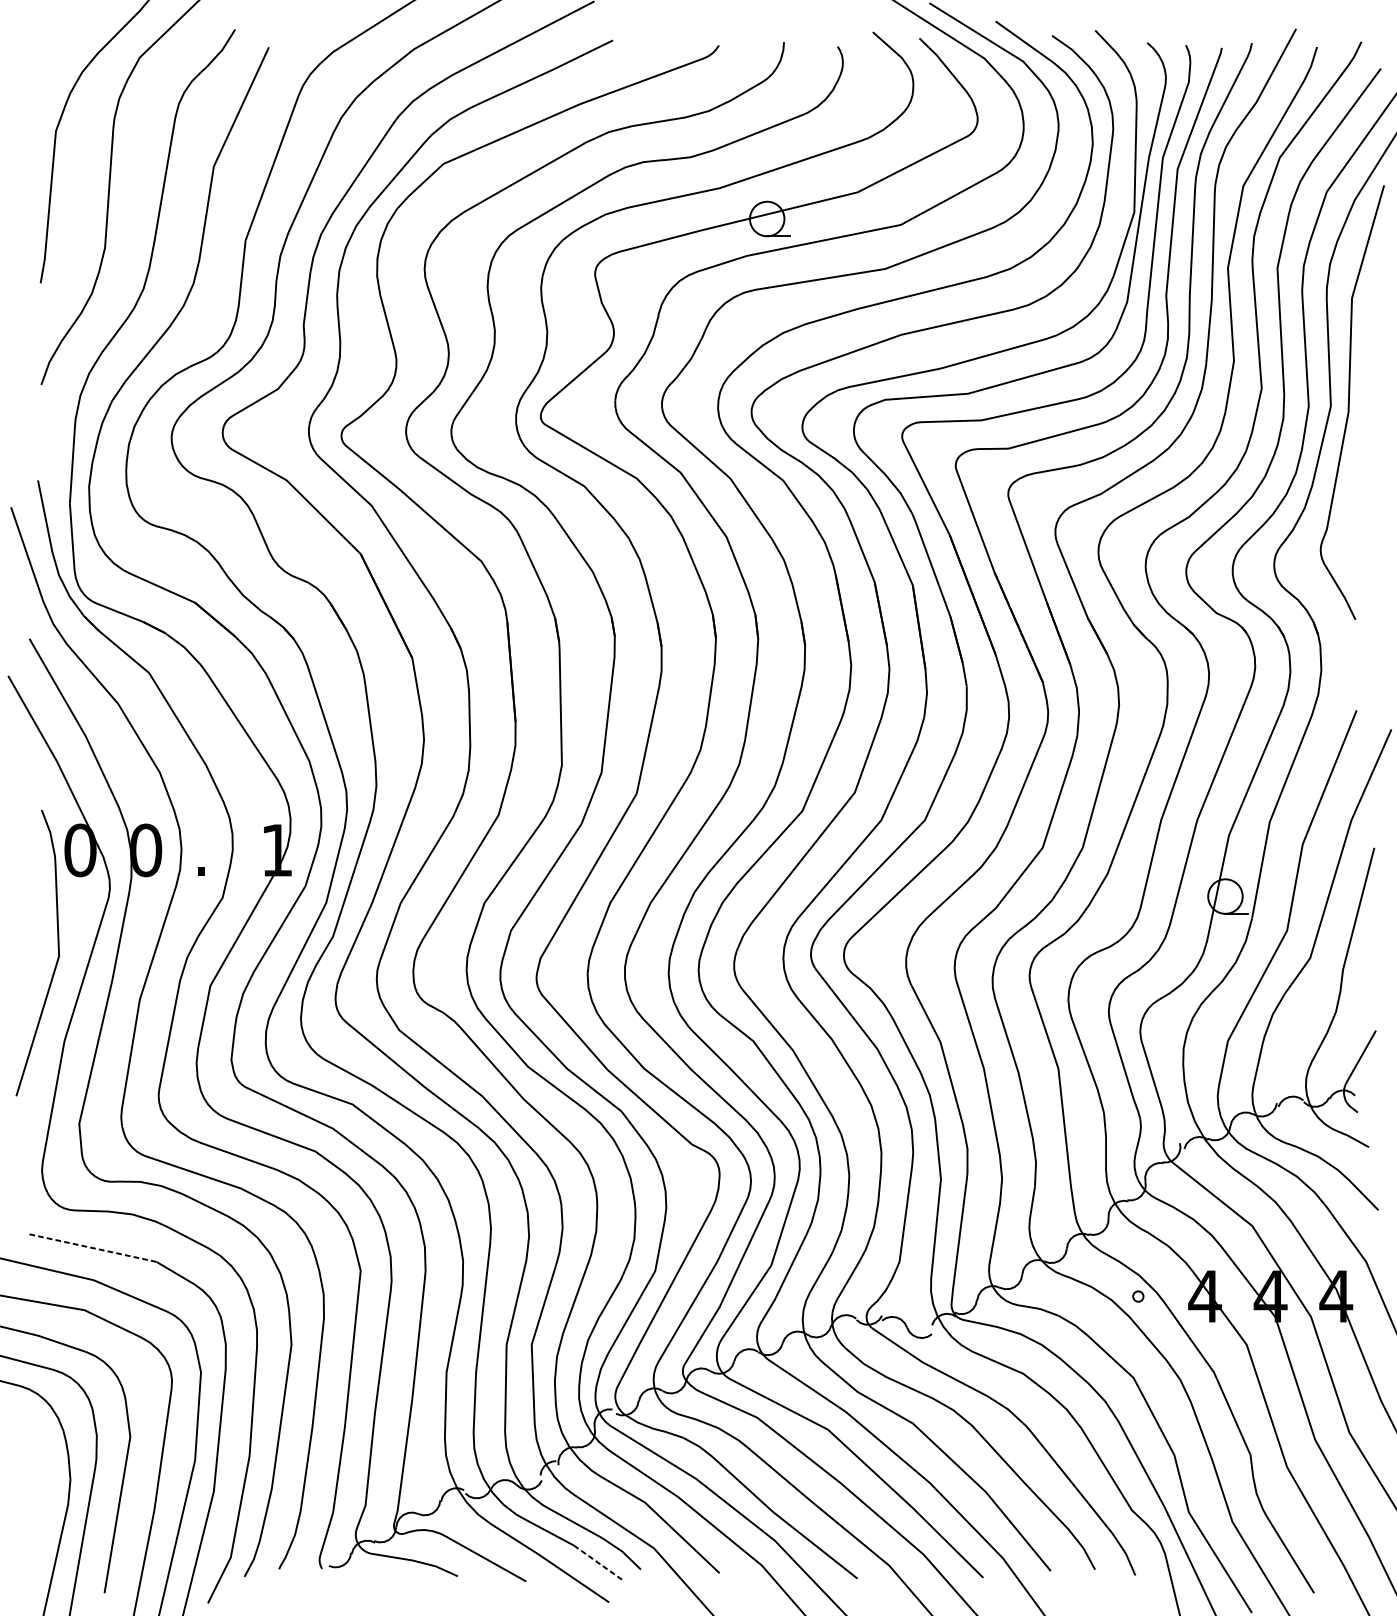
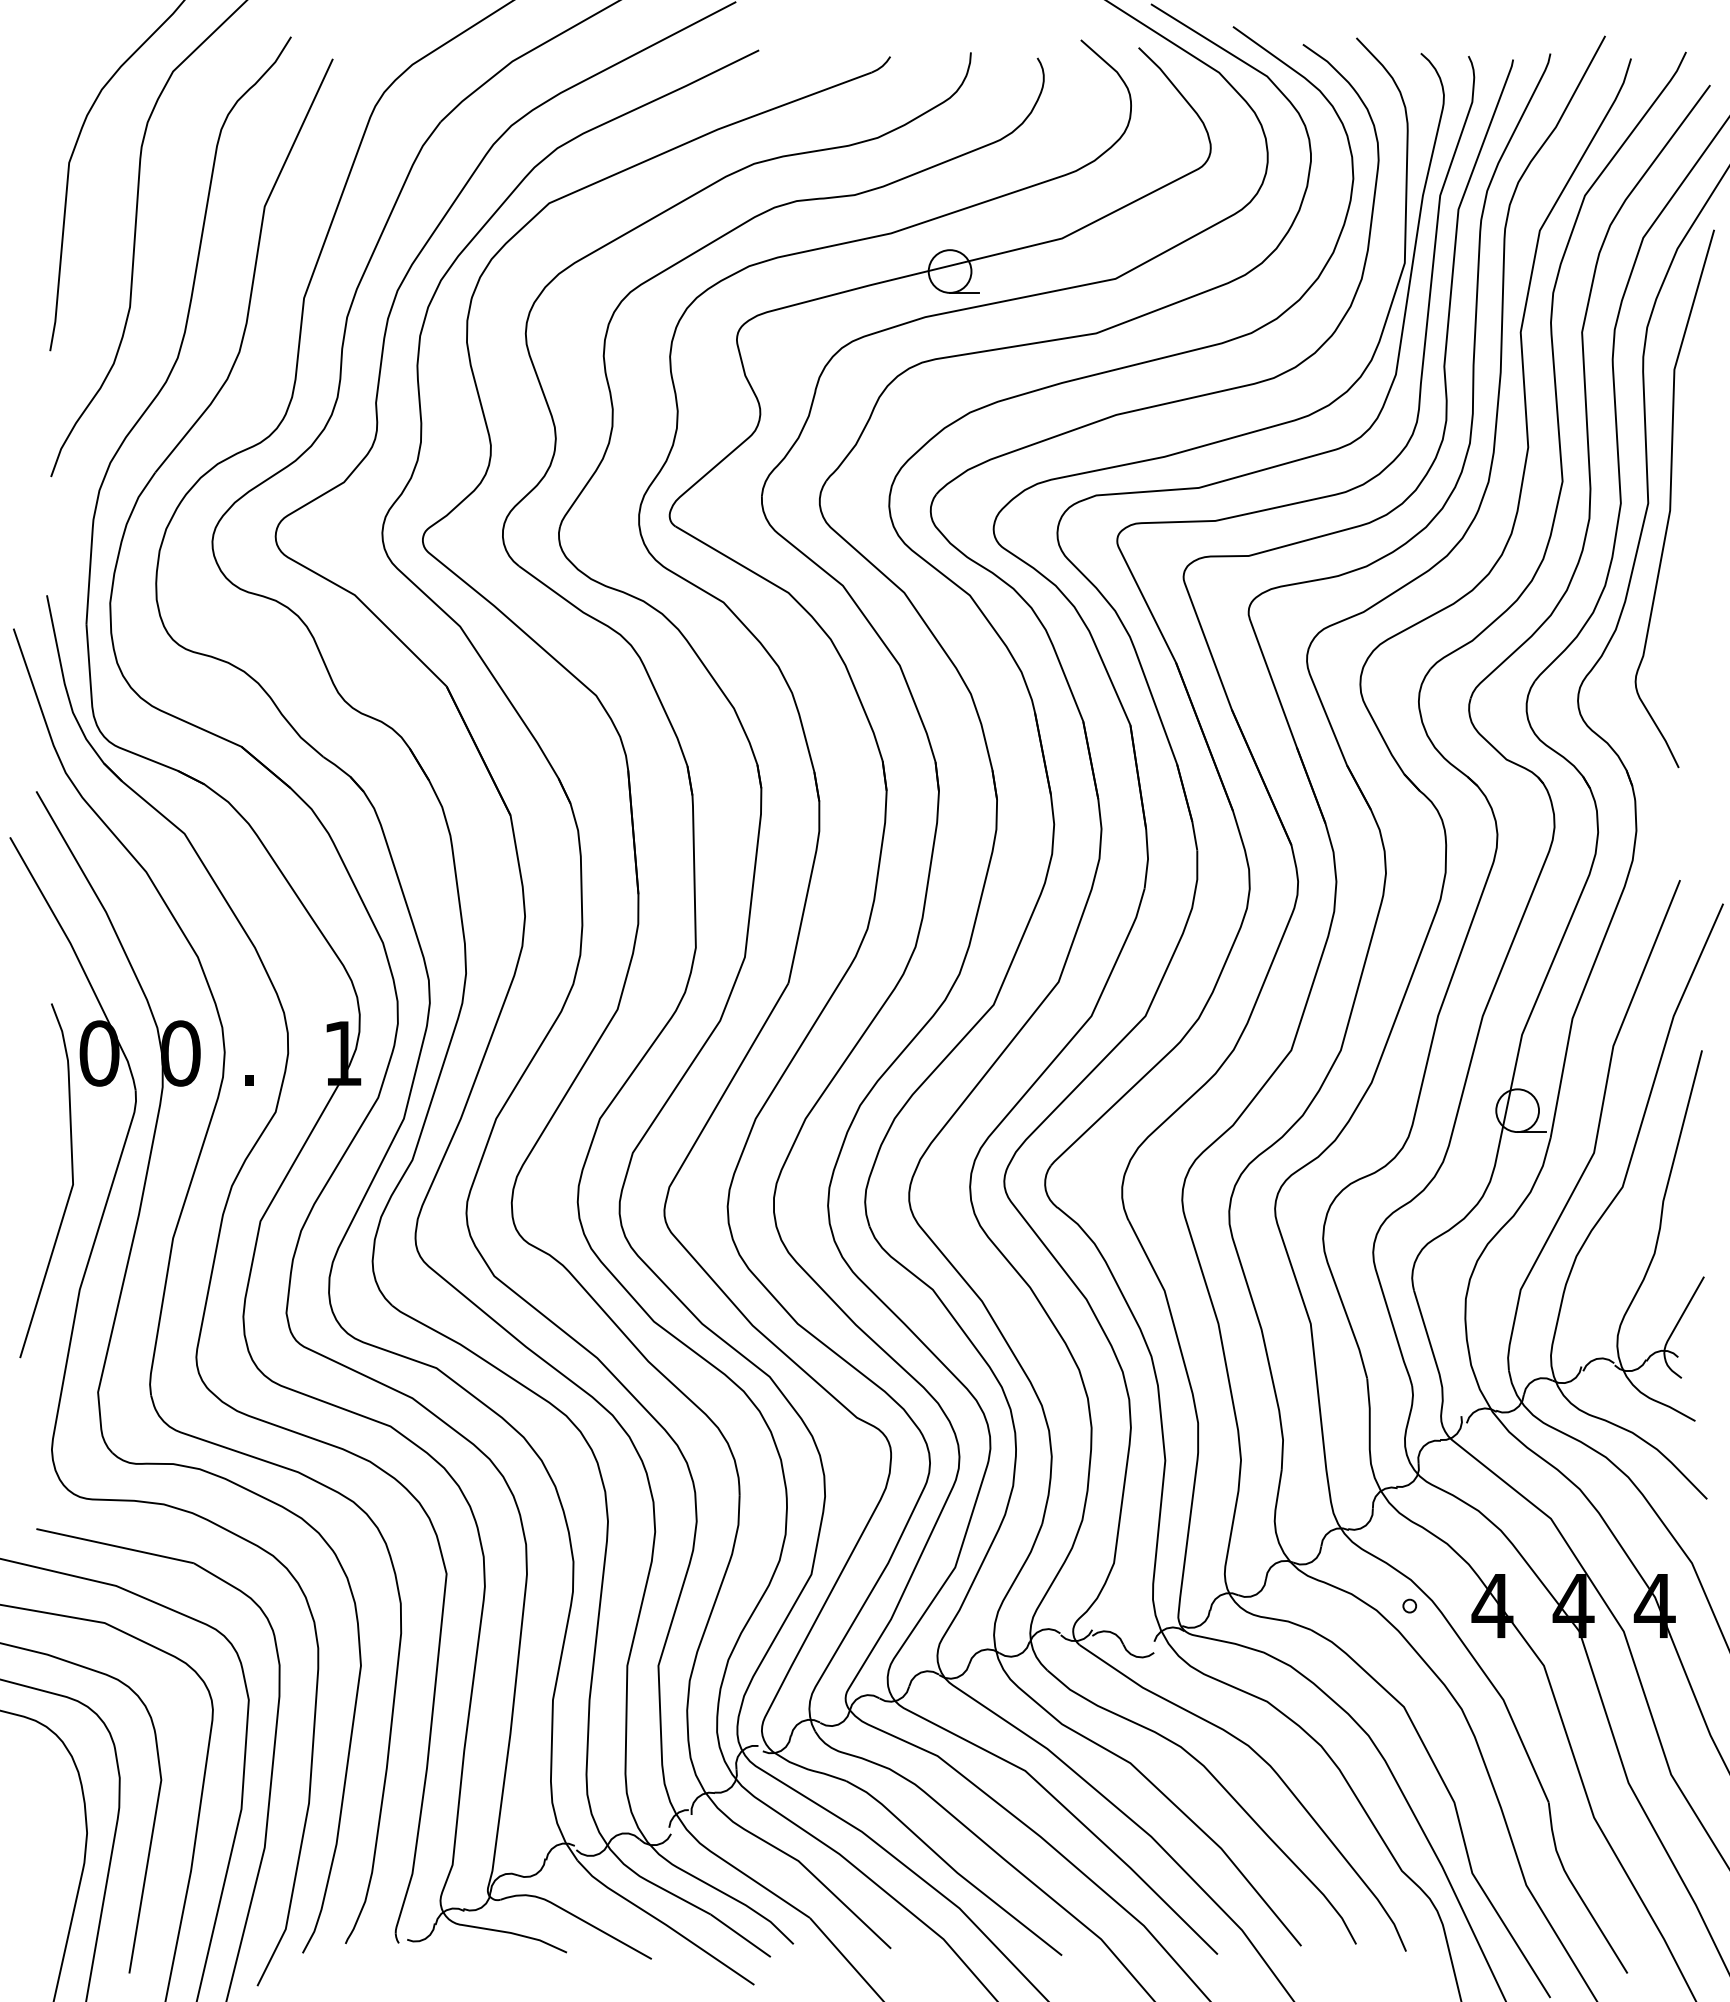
line: (93, 1248) -> (115, 1546), dashed -> solid
line: (597, 1562) -> (740, 1935), dashed -> solid

